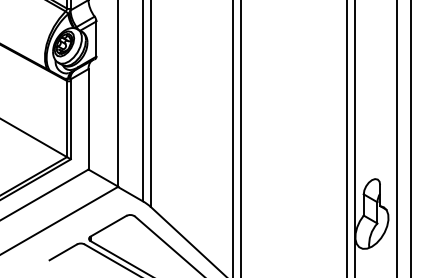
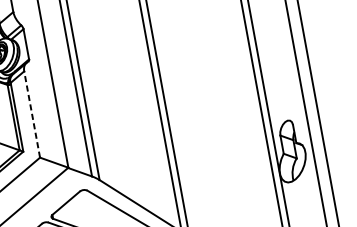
line: (88, 118) -> (32, 113), solid -> dashed

